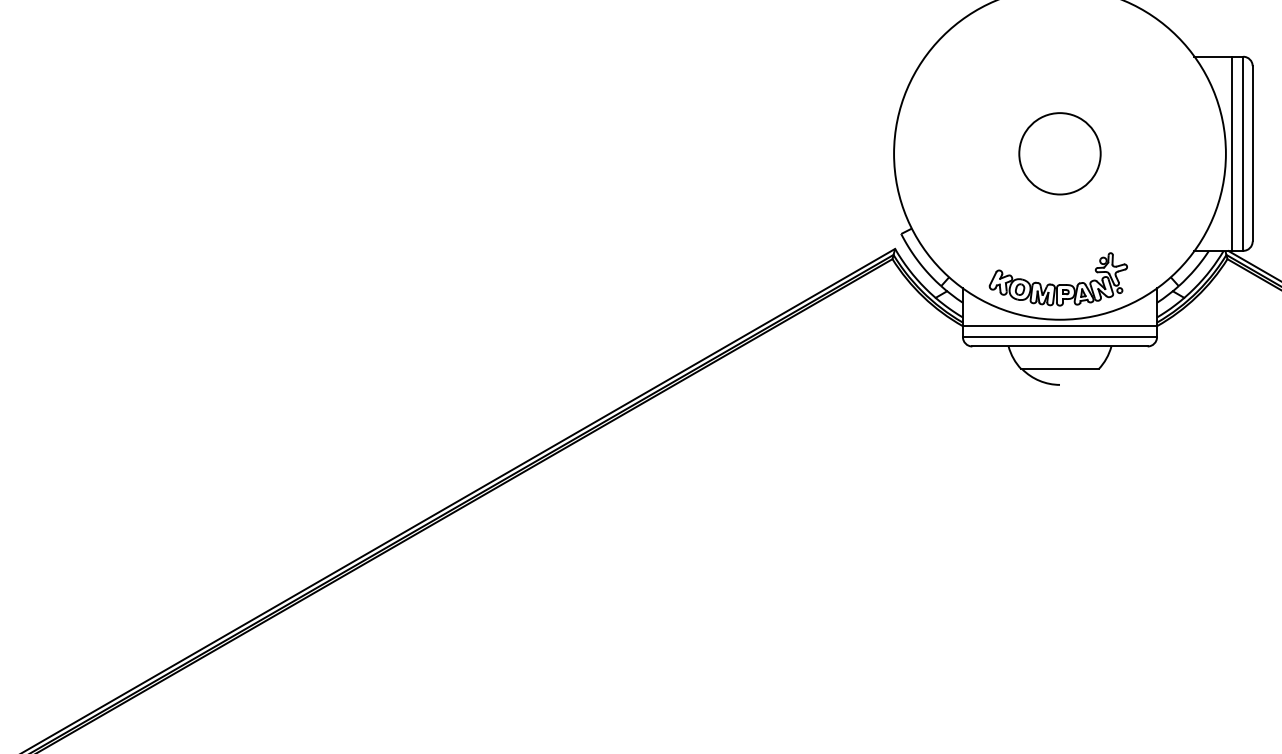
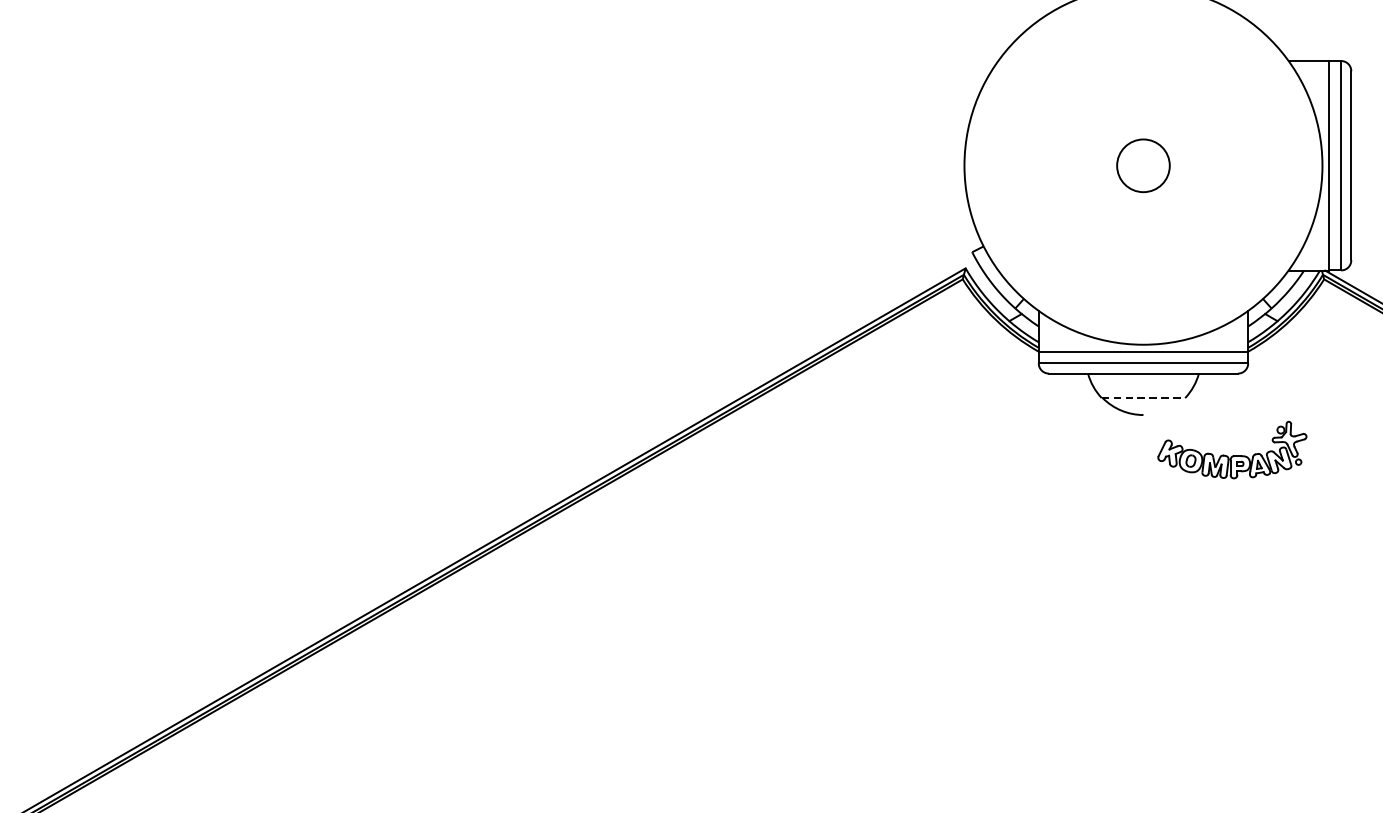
circle: (1059, 153) -> (1142, 165), size x0.6
part: (1057, 279) -> (1231, 450), moved
line: (1060, 369) -> (1144, 398), solid -> dashed

